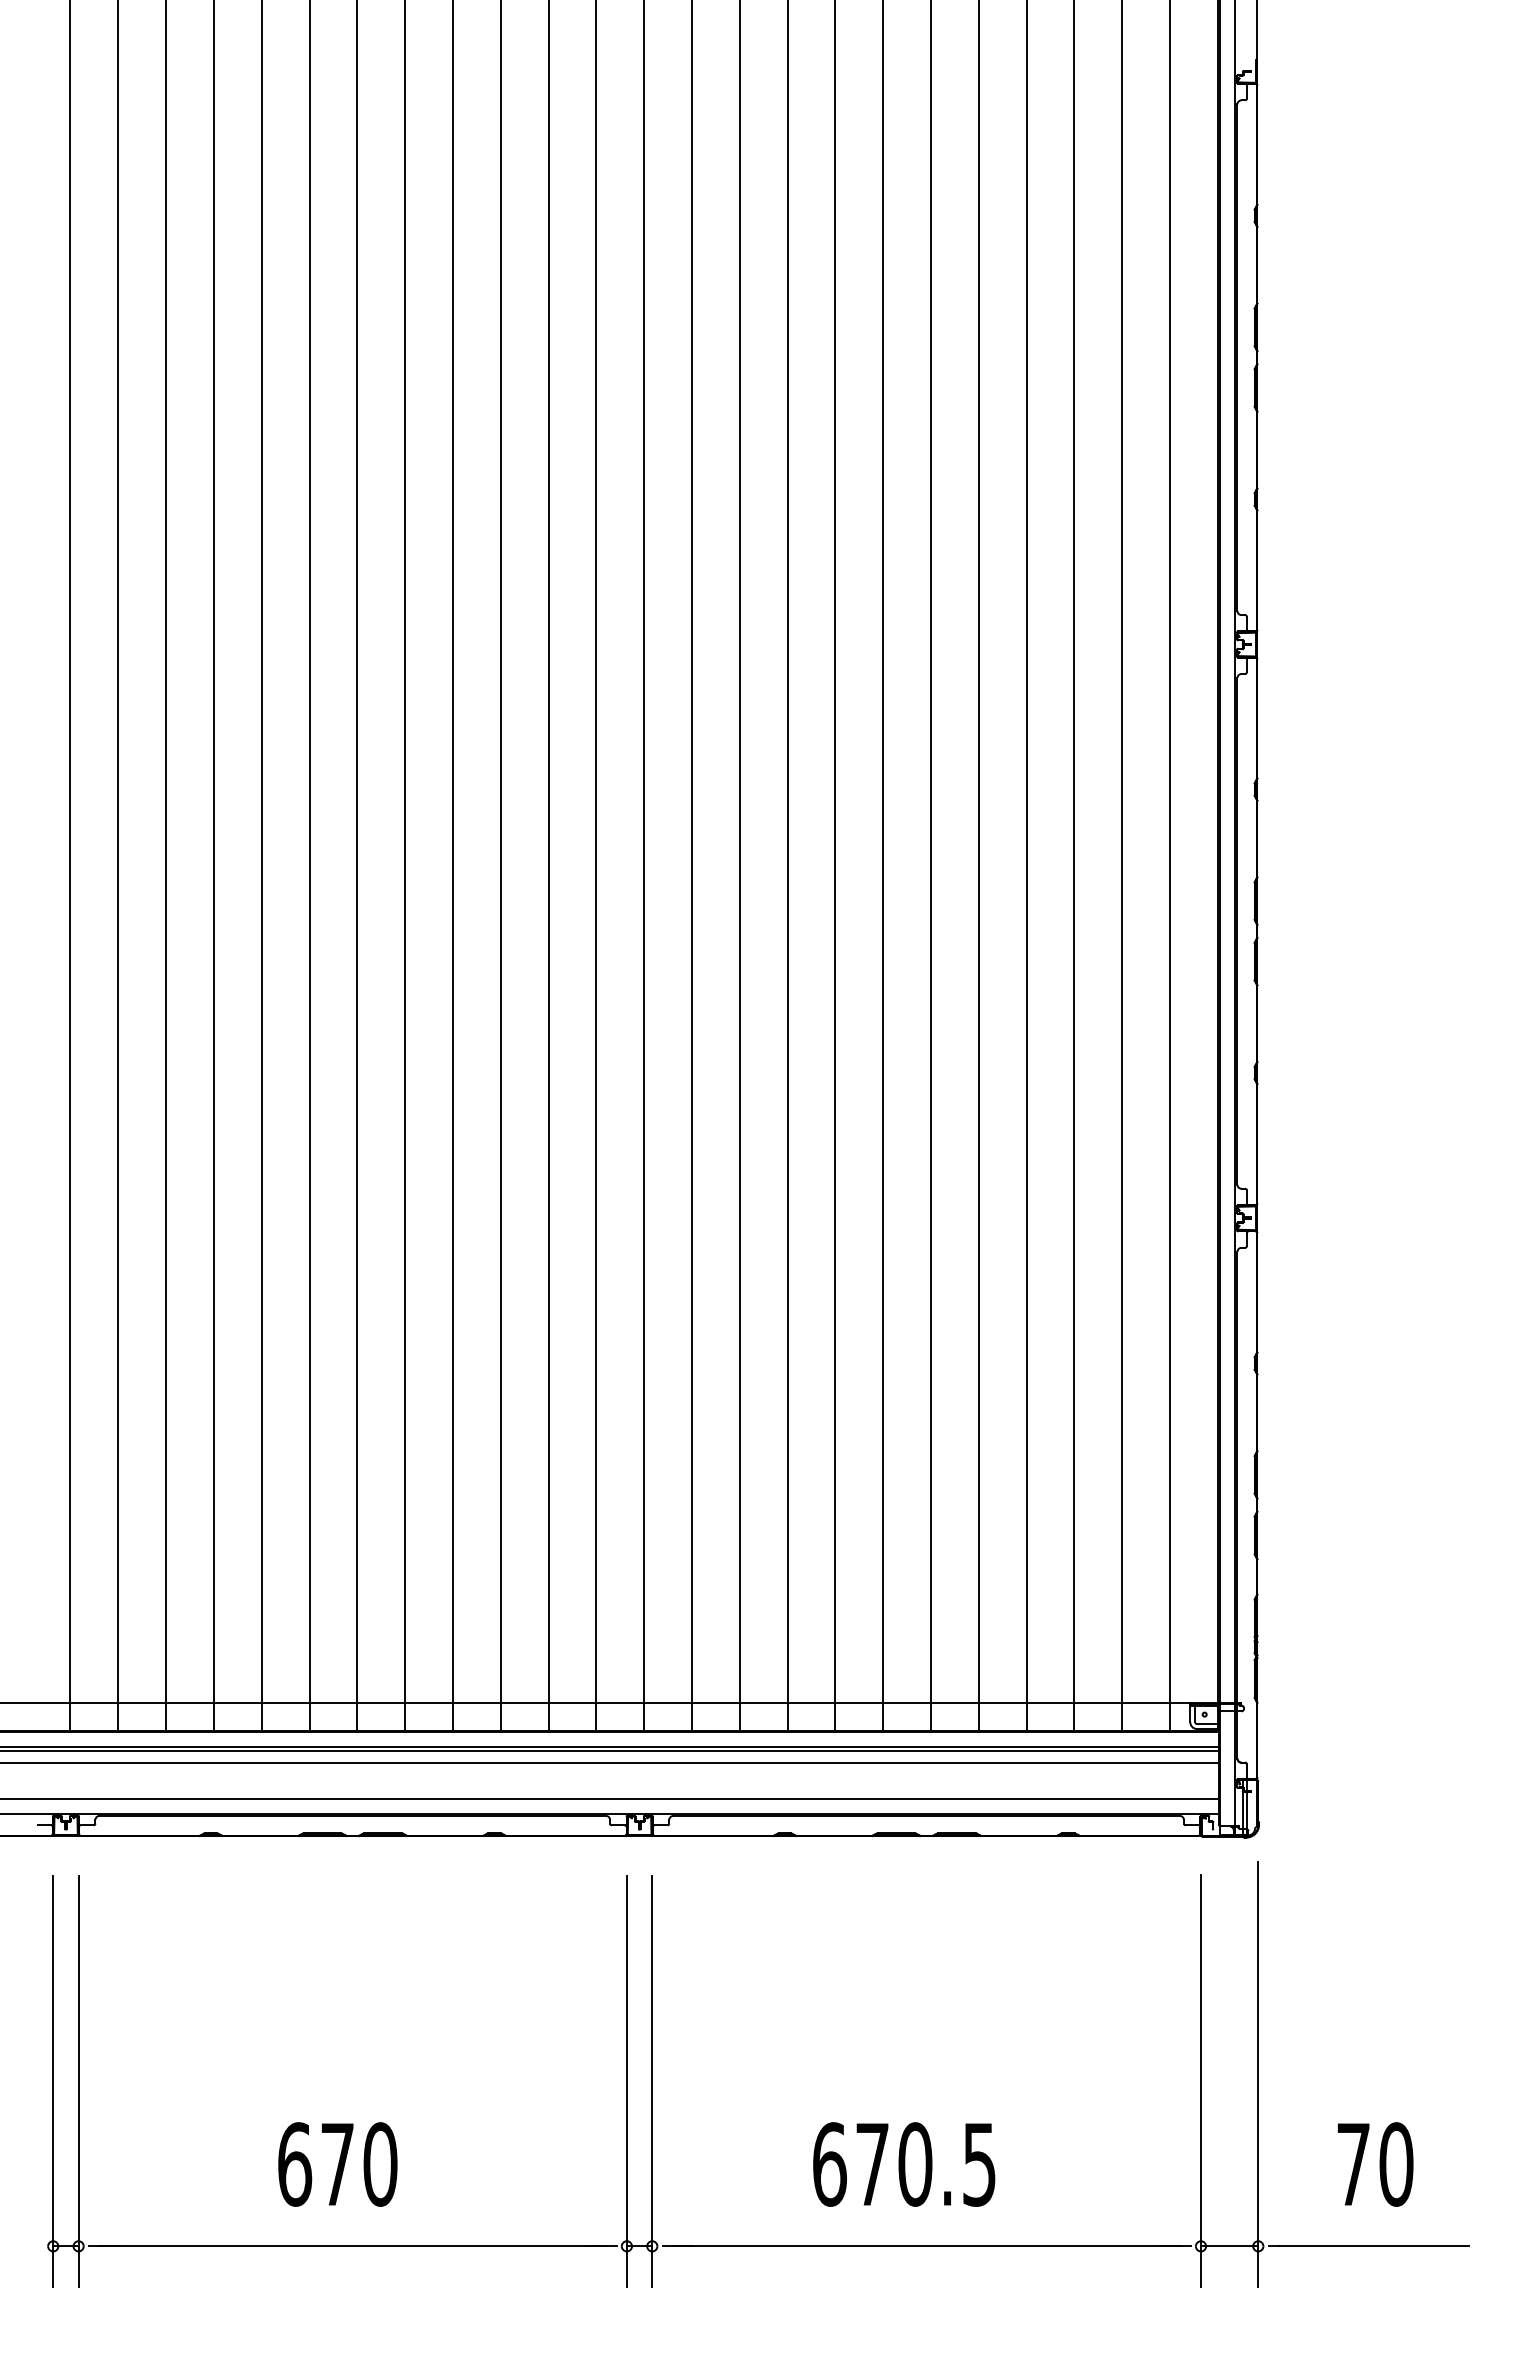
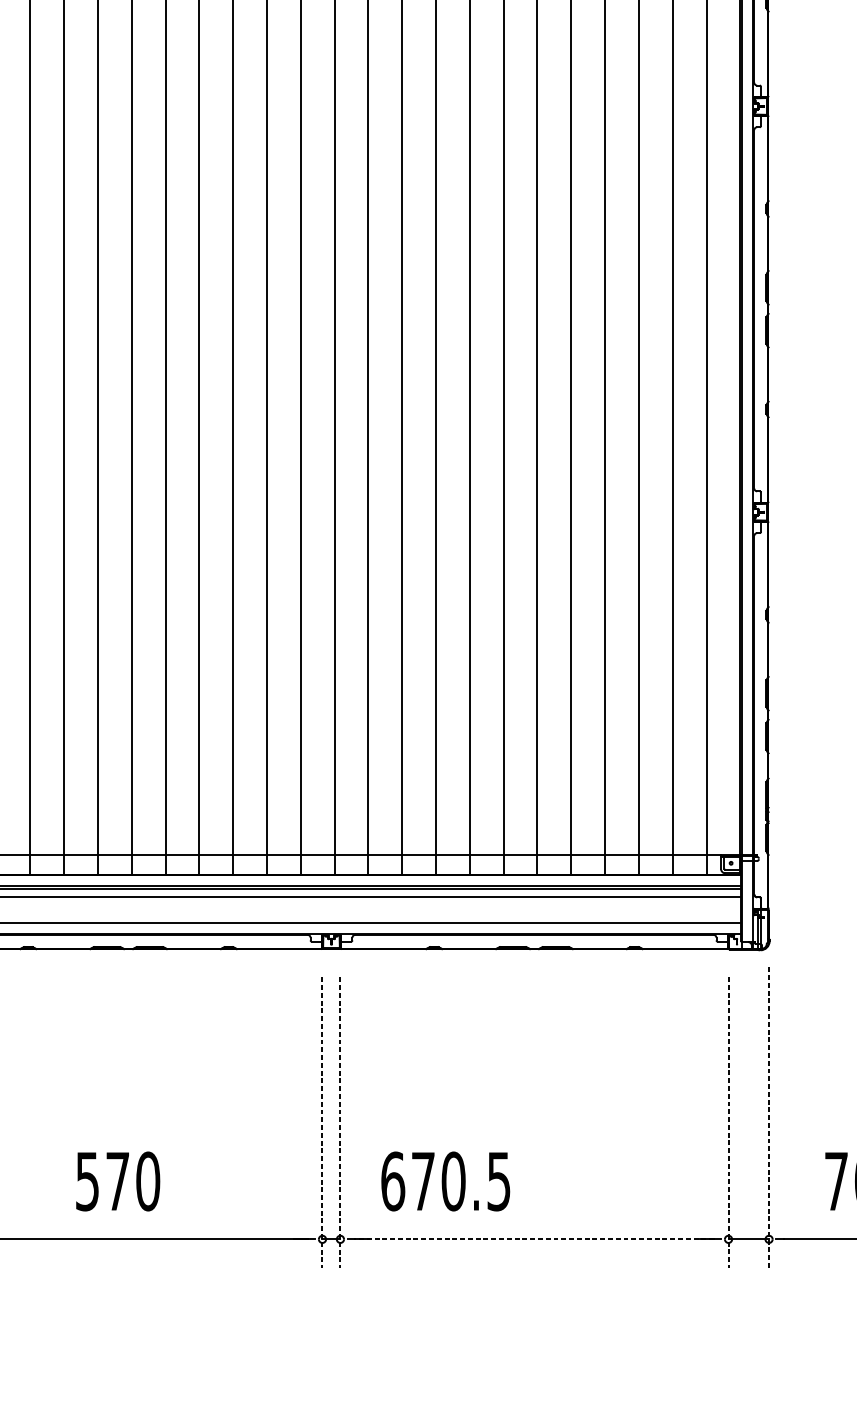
line: (1258, 2074) -> (769, 1117), solid -> dashed
line: (626, 2081) -> (322, 1122), solid -> dashed
line: (652, 2081) -> (340, 1122), solid -> dashed
line: (1201, 2081) -> (728, 1122), solid -> dashed
text: (295, 2164) -> (88, 1181), 670 -> 570
text: (904, 2164) -> (445, 1181), moved
line: (926, 2246) -> (534, 1239), solid -> dashed

